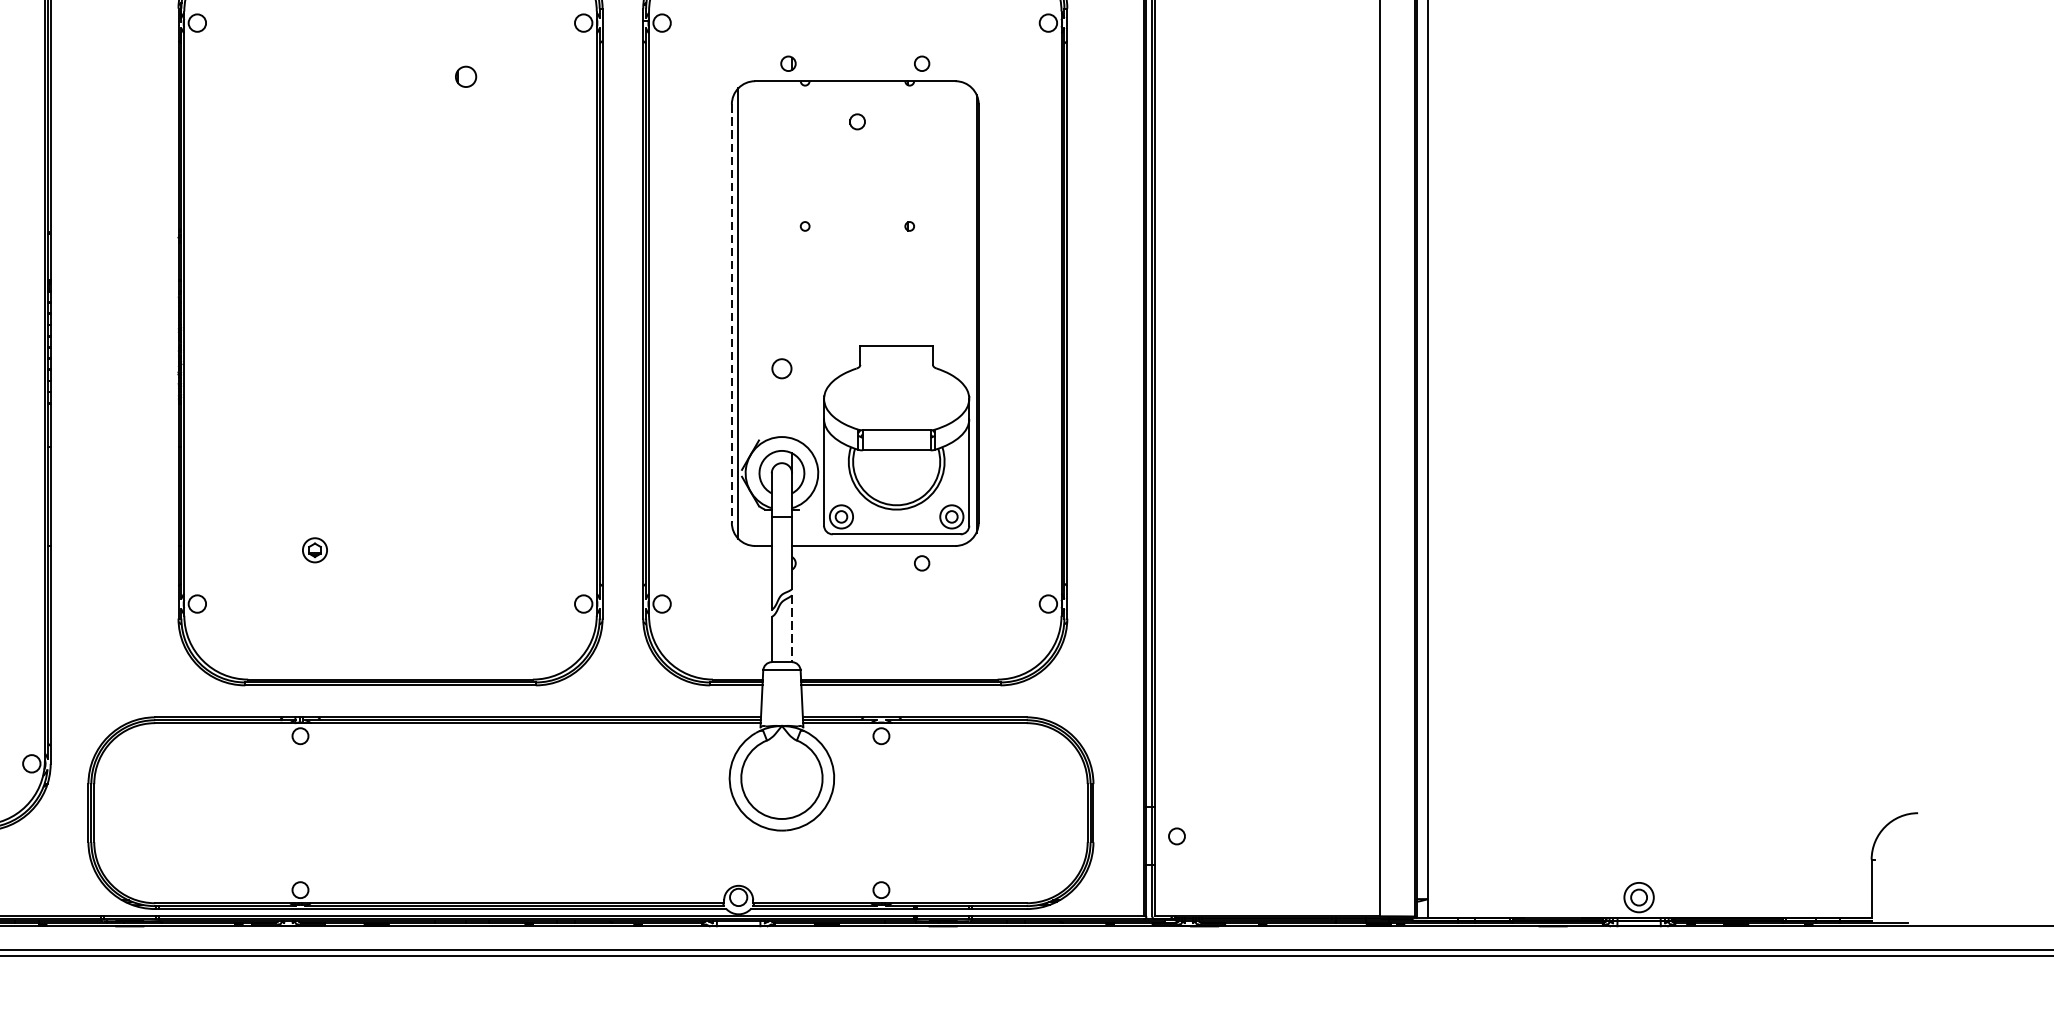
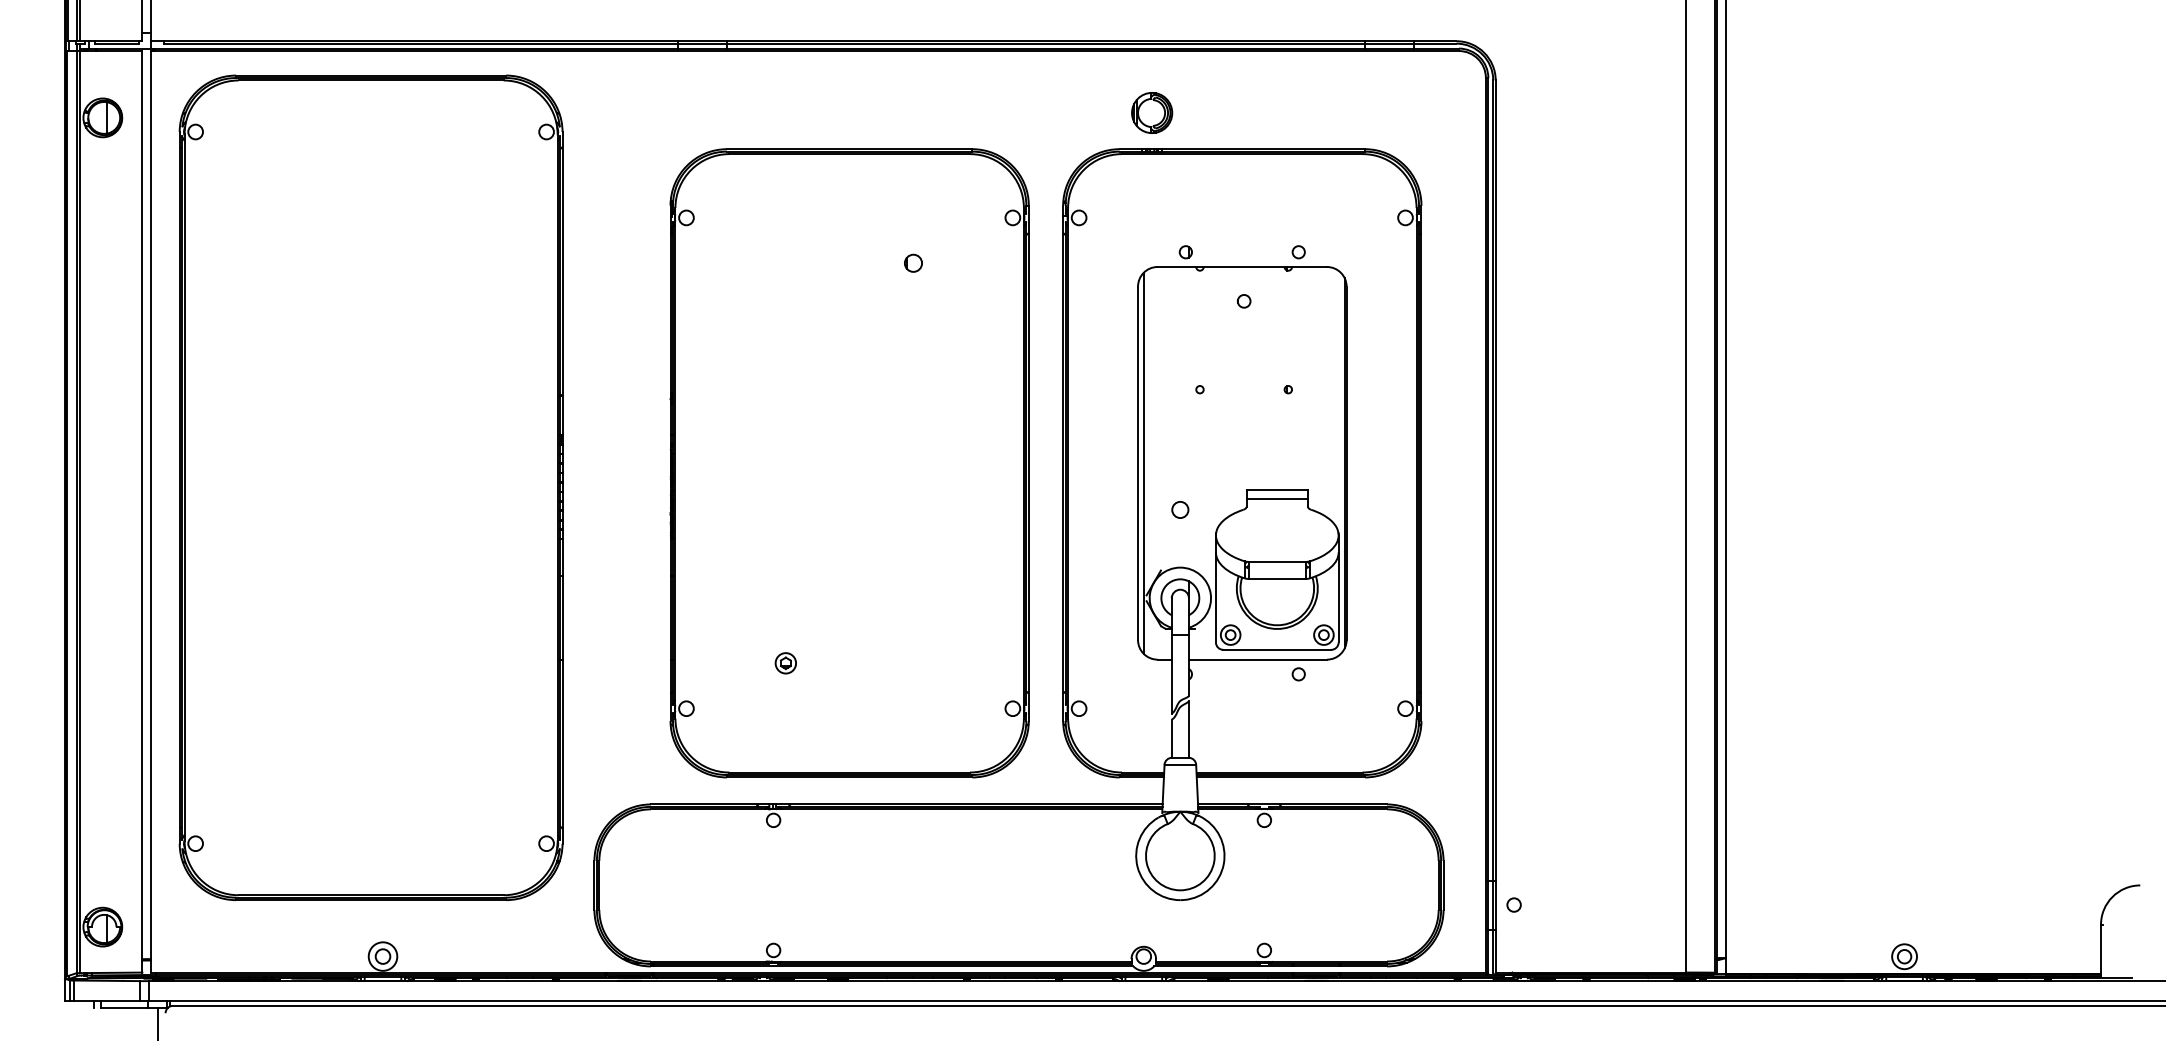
line: (732, 313) -> (1138, 463), dashed -> solid
line: (895, 356) -> (1276, 499), added
line: (791, 629) -> (1188, 730), dashed -> solid

